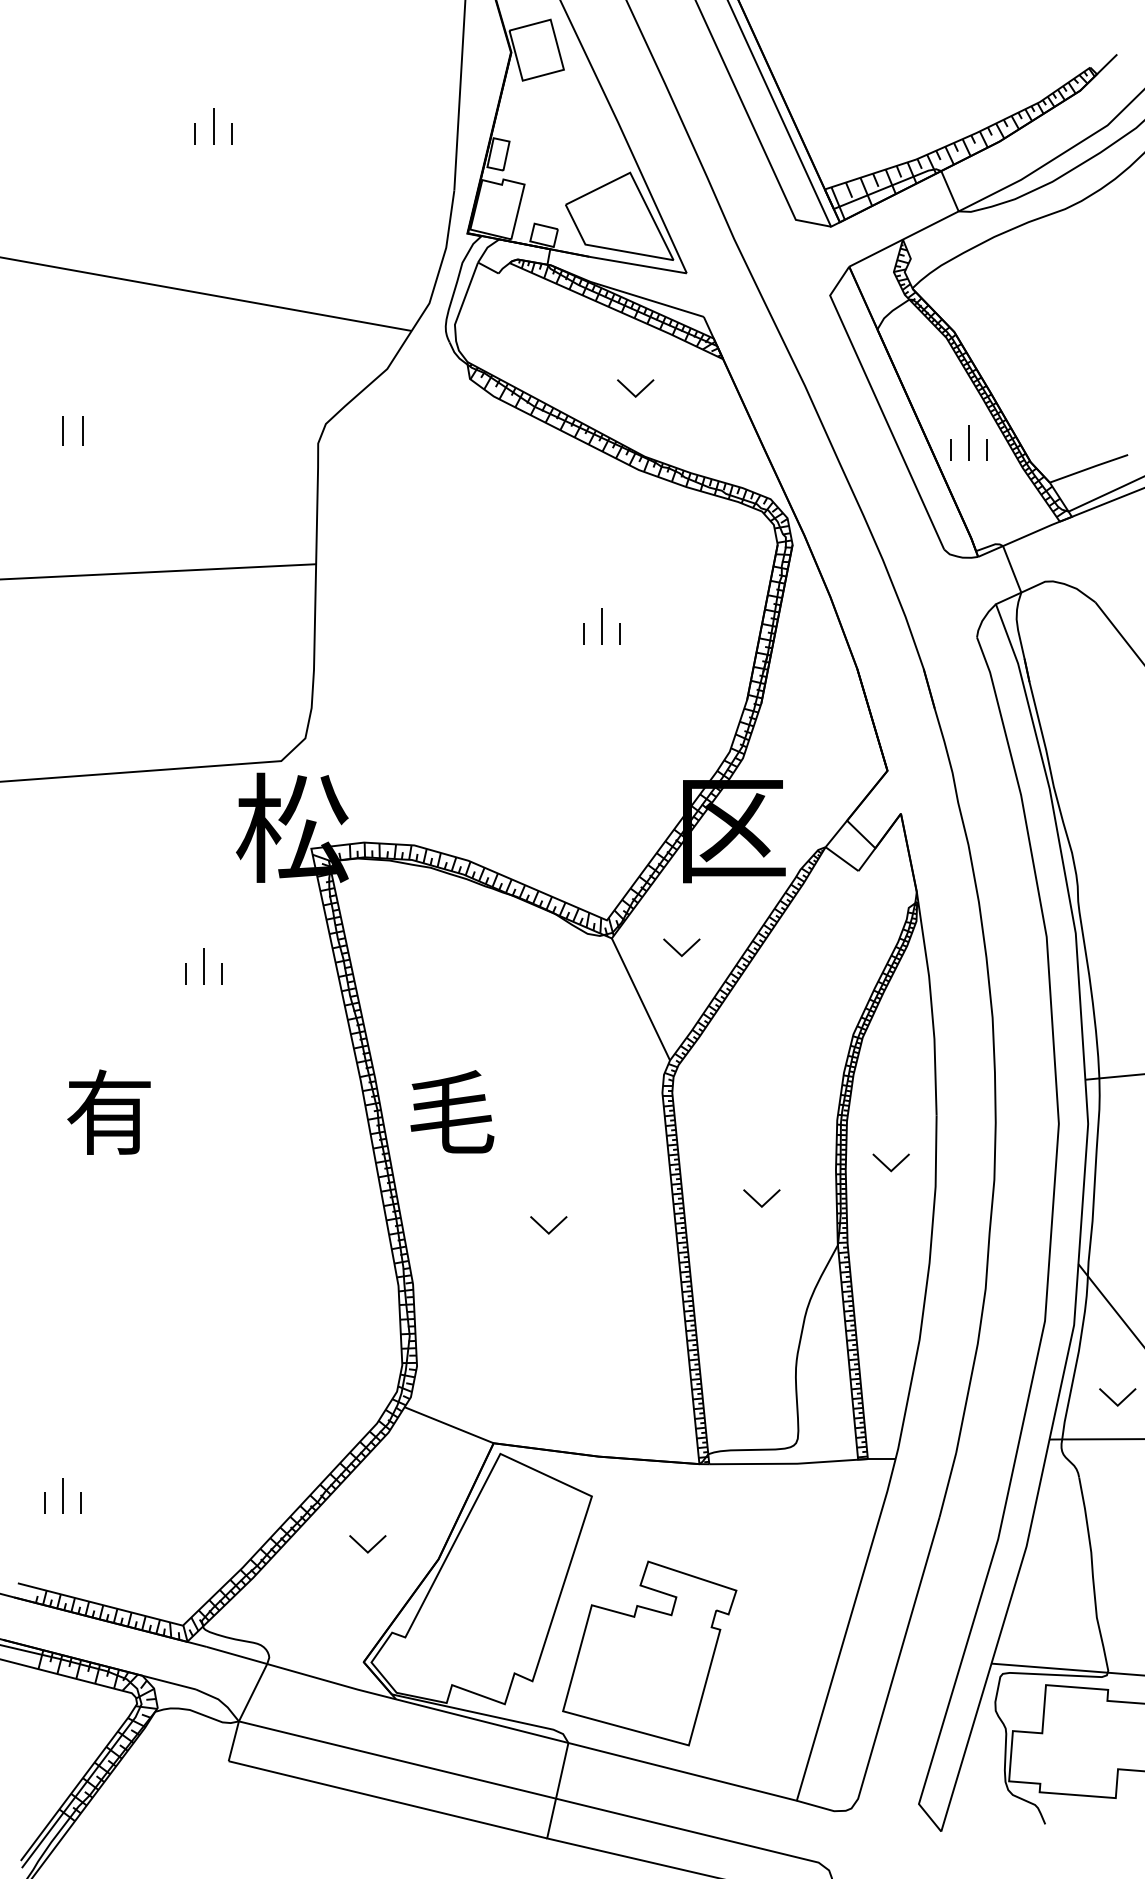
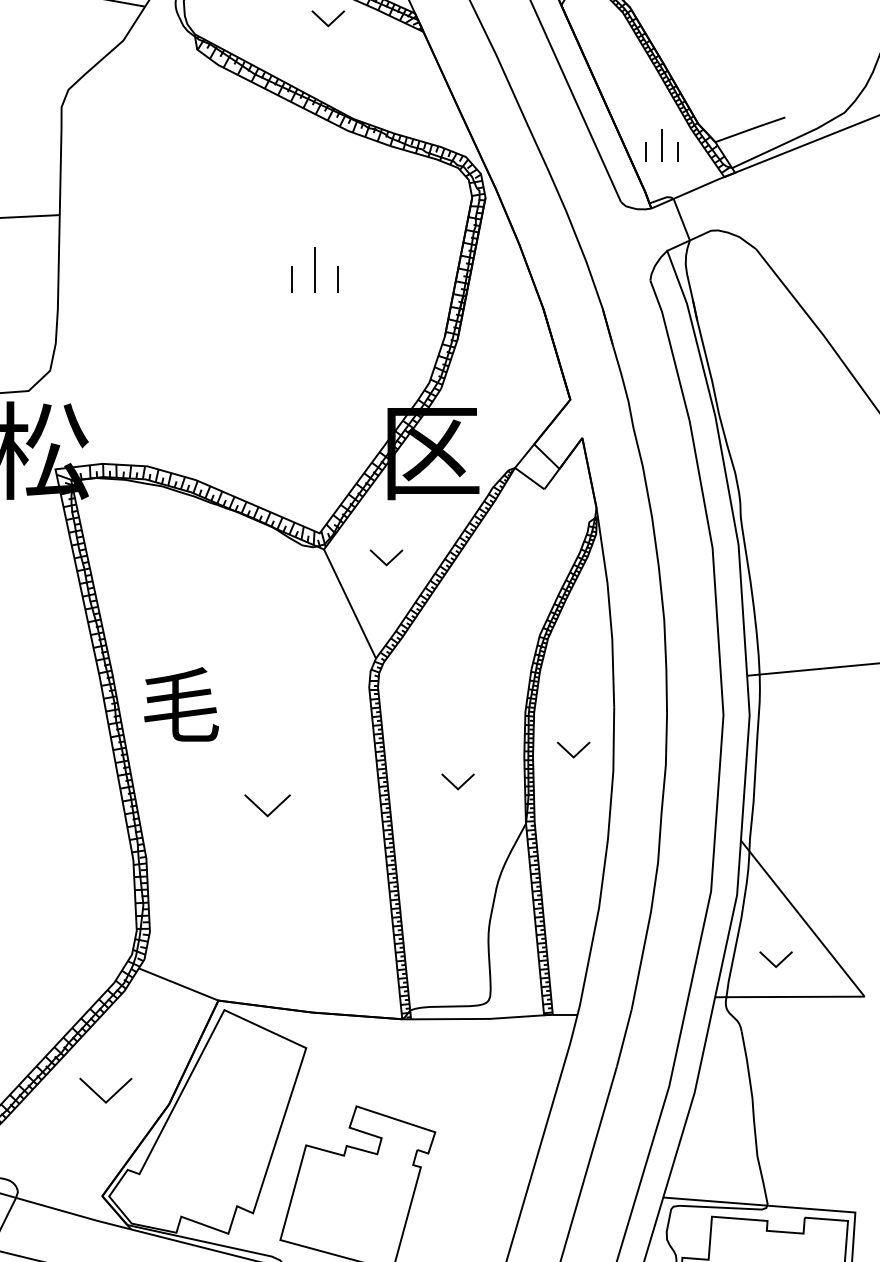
part: (635, 388) -> (328, 18), moved
part: (968, 442) -> (661, 144), moved
part: (601, 626) -> (314, 270), size x1.4
part: (548, 1225) -> (267, 806), size x1.4
part: (367, 1544) -> (105, 1091), size x1.6

